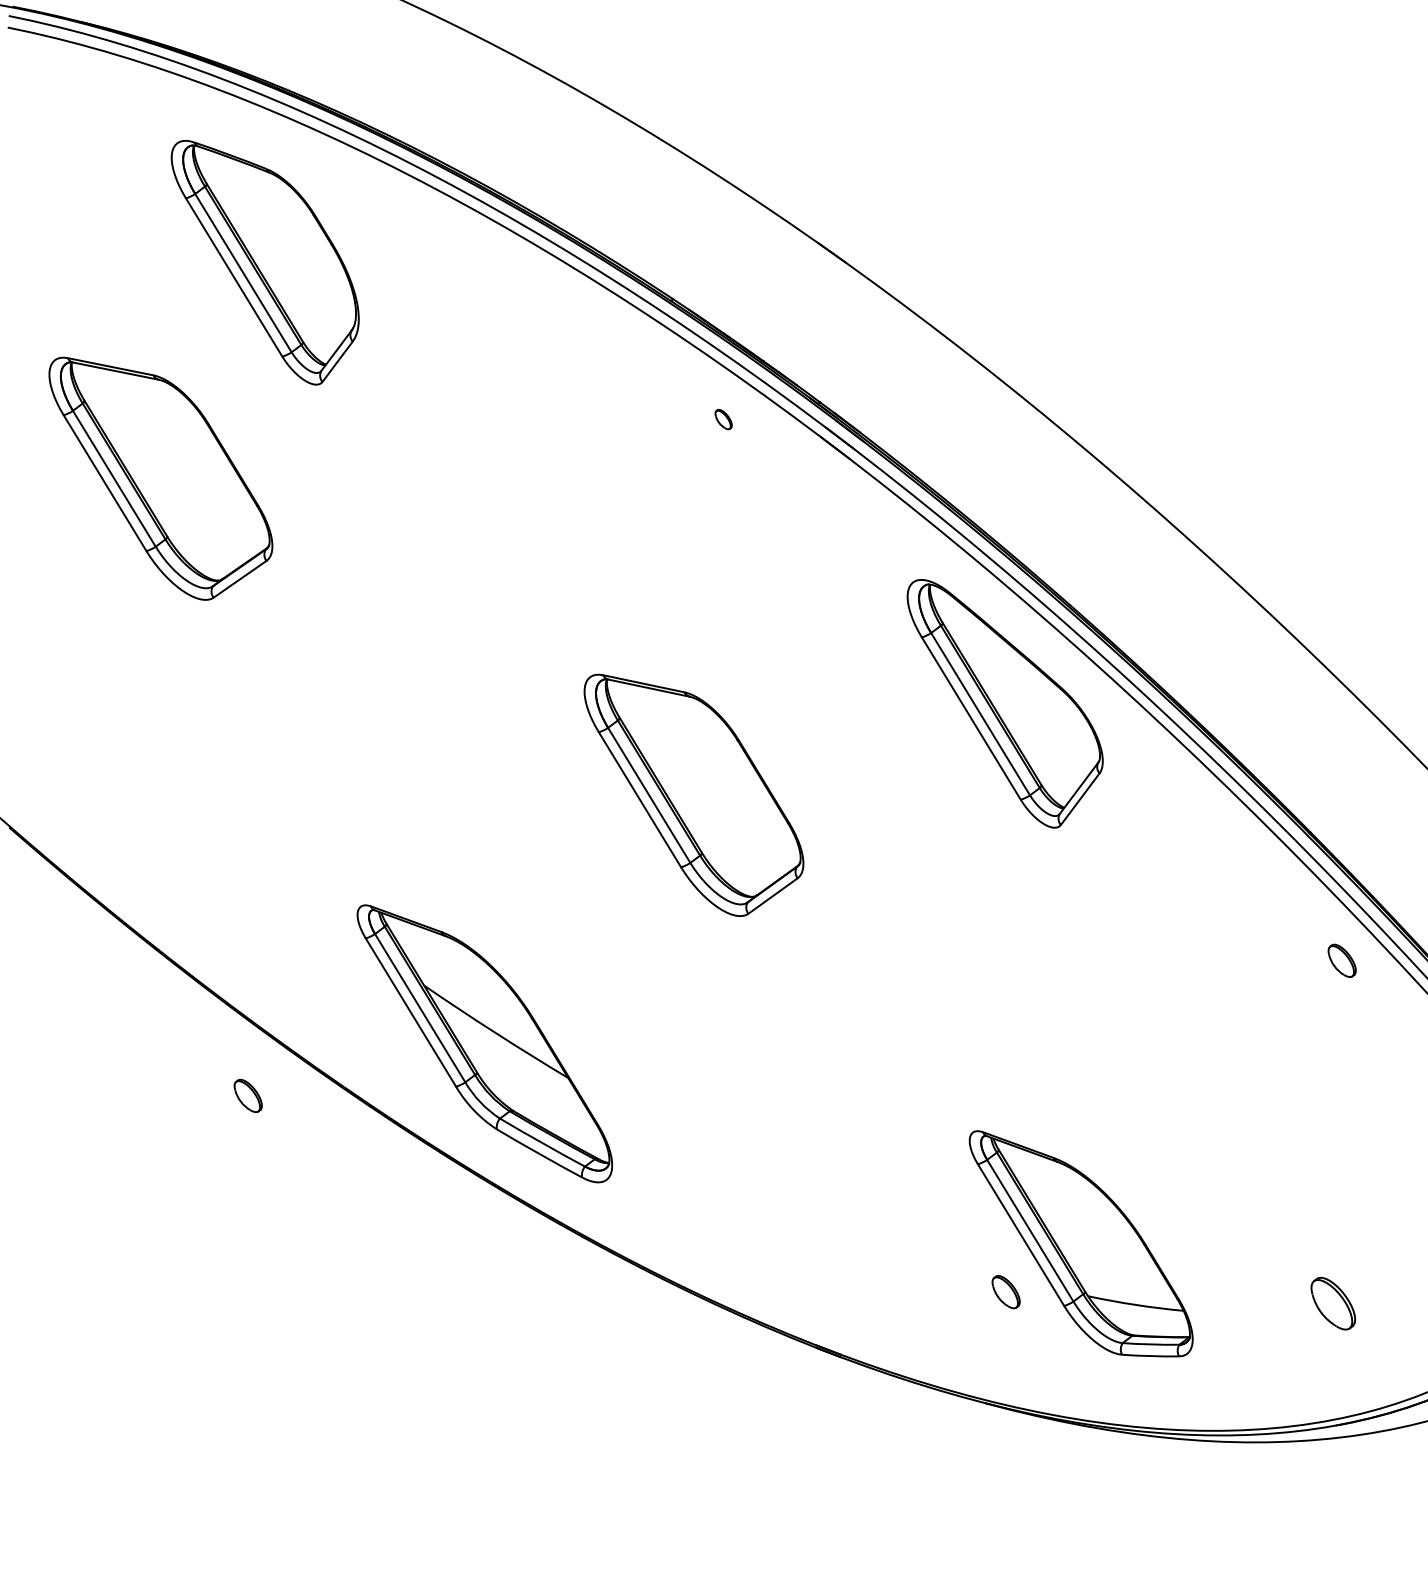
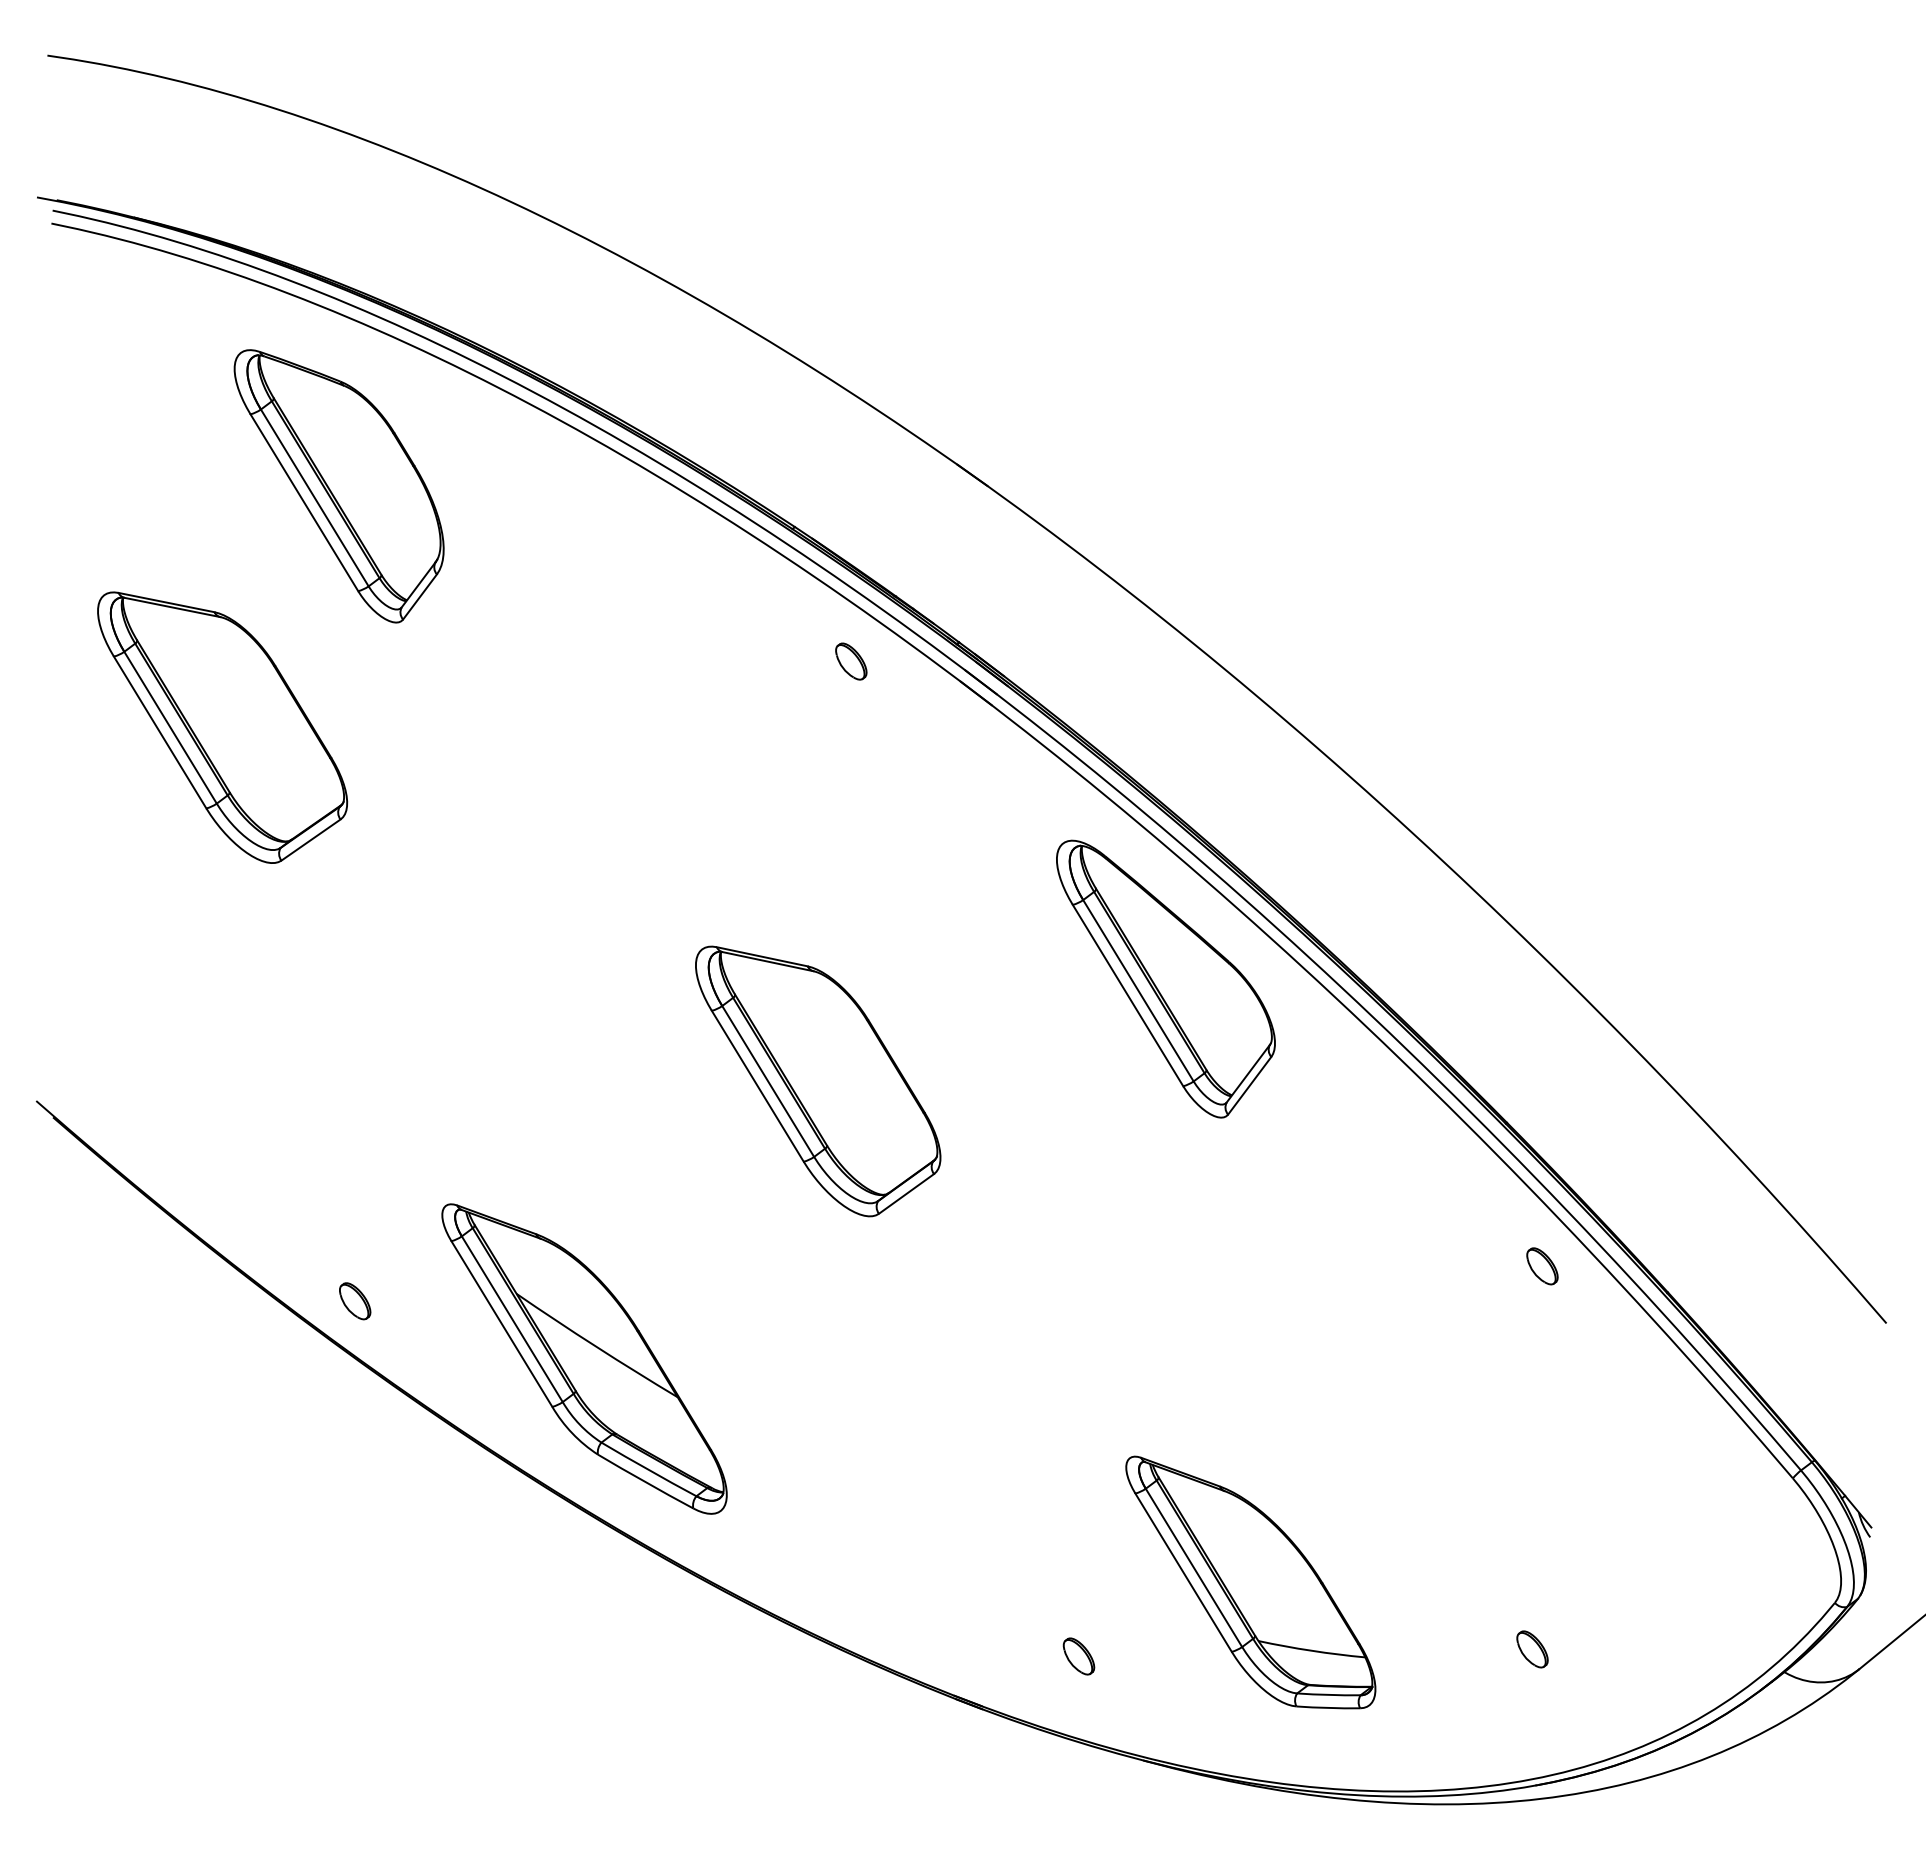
part: (723, 419) -> (851, 661), size x1.67
part: (248, 1096) -> (355, 1301), moved
part: (1005, 1292) -> (1078, 1656), moved
part: (1333, 1303) -> (1532, 1649), size x0.62

